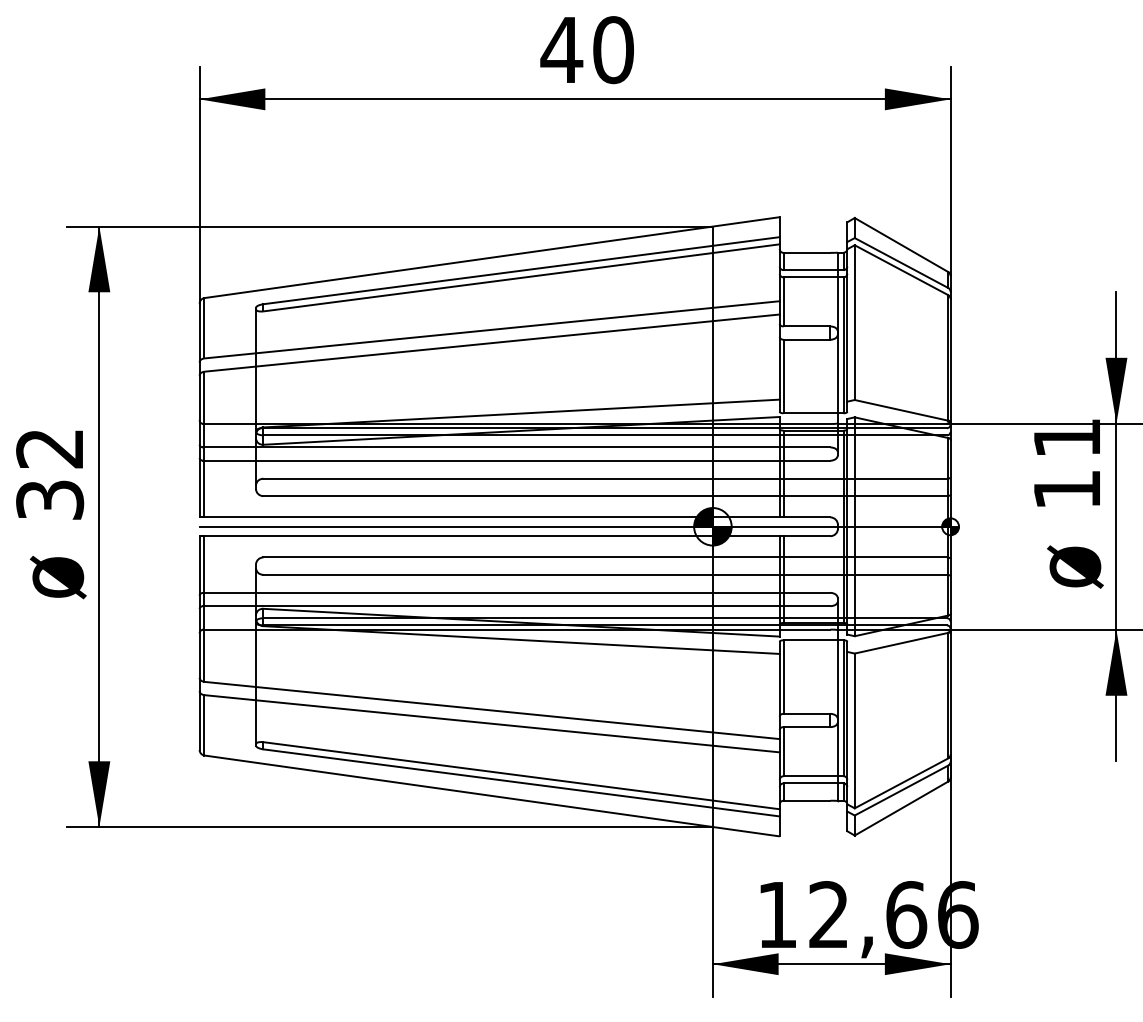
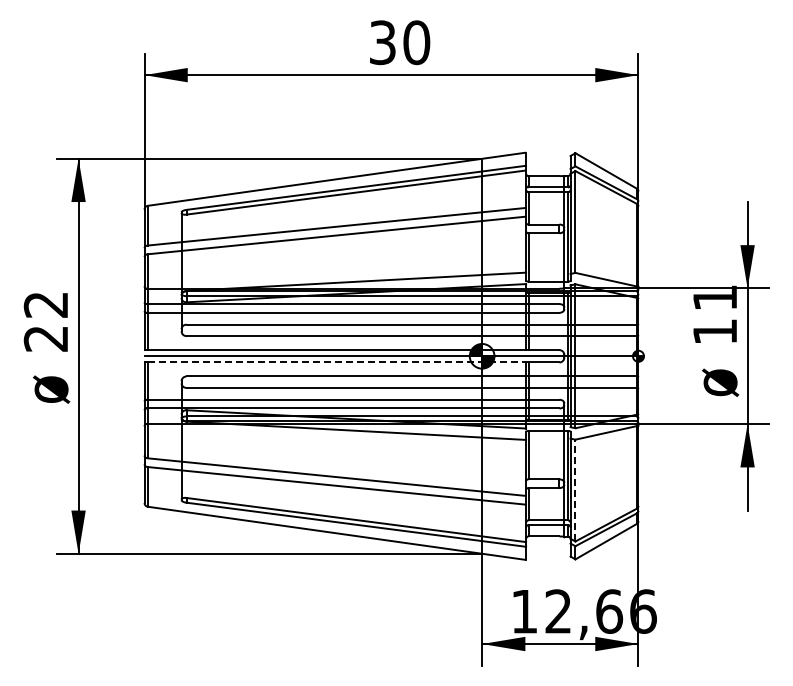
text: (561, 49) -> (382, 42), 40 -> 30
text: (50, 499) -> (46, 338), 32 -> 22
line: (492, 536) -> (337, 362), solid -> dashed
line: (854, 730) -> (575, 490), solid -> dashed

